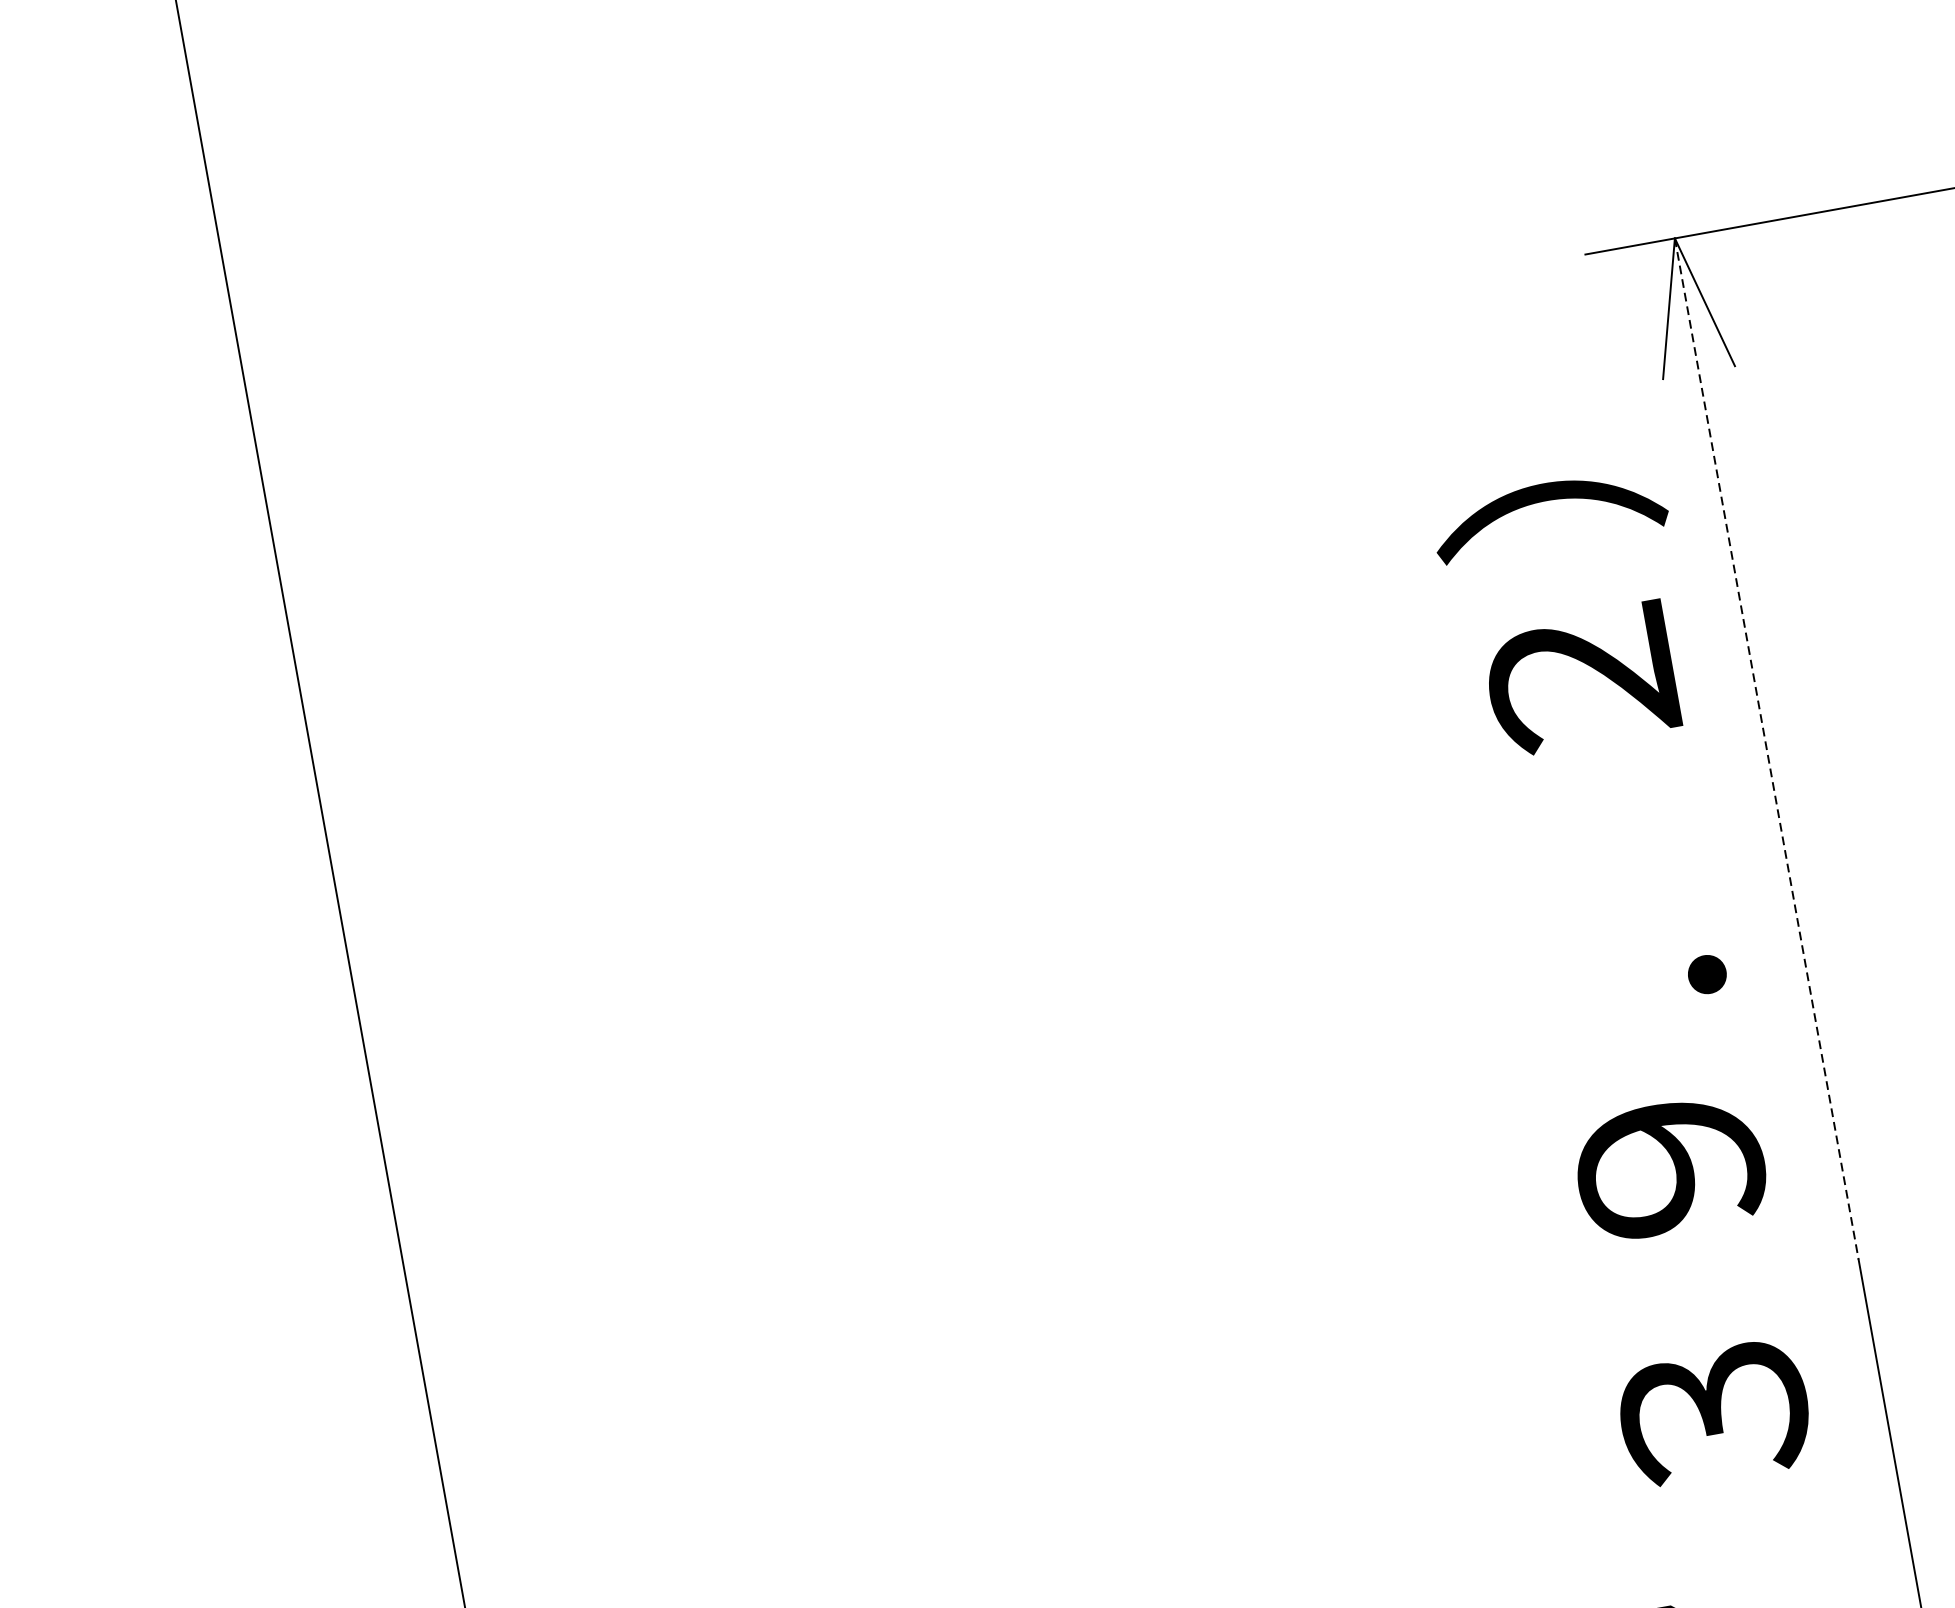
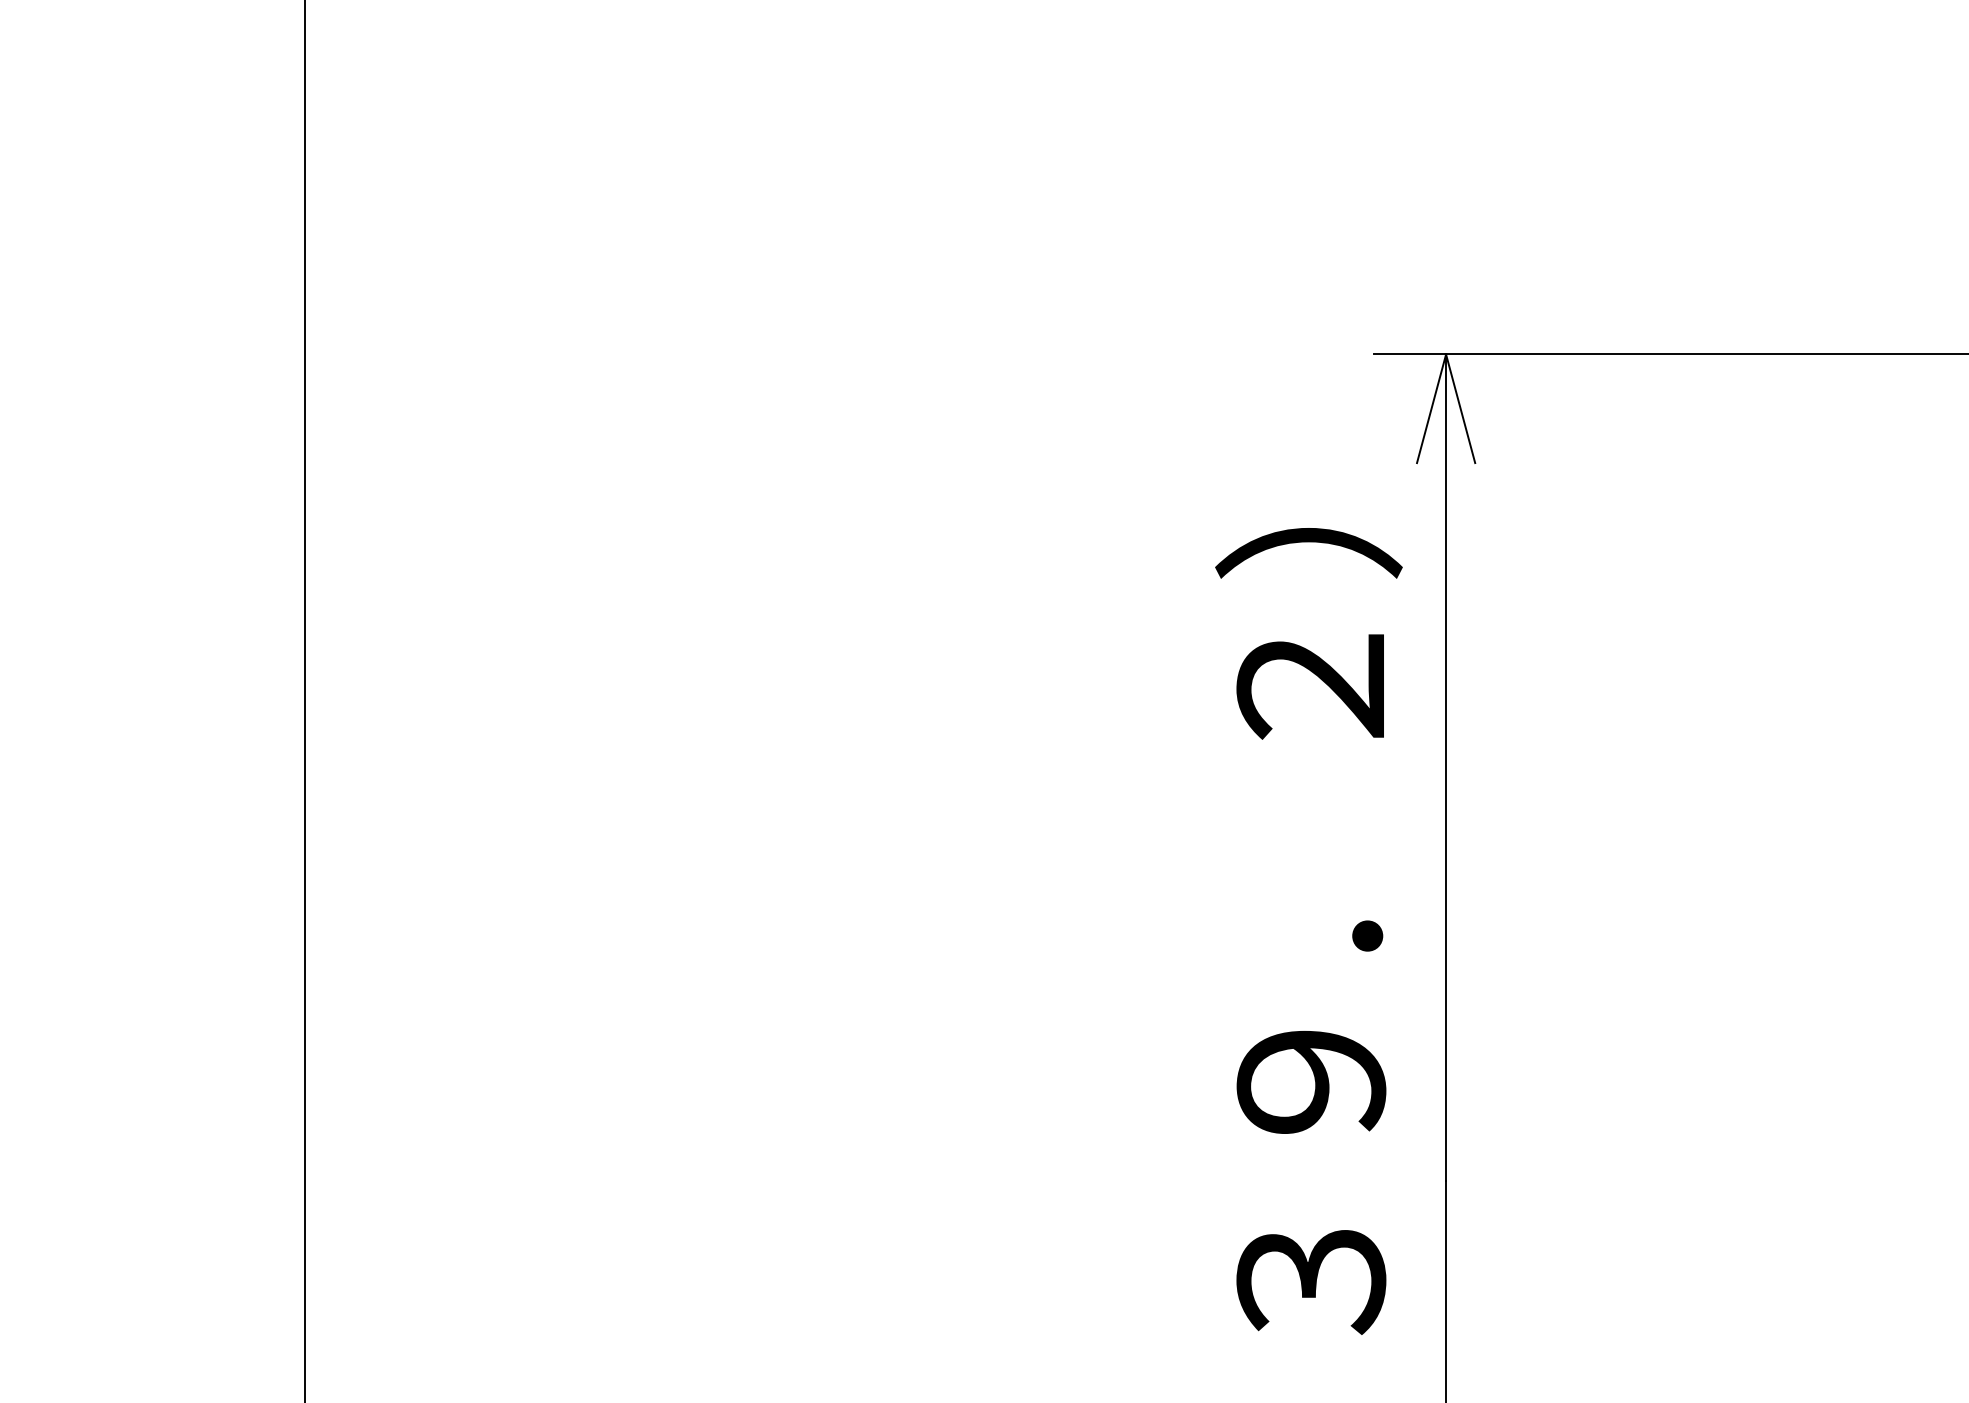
line: (1767, 749) -> (1446, 768), dashed -> solid

